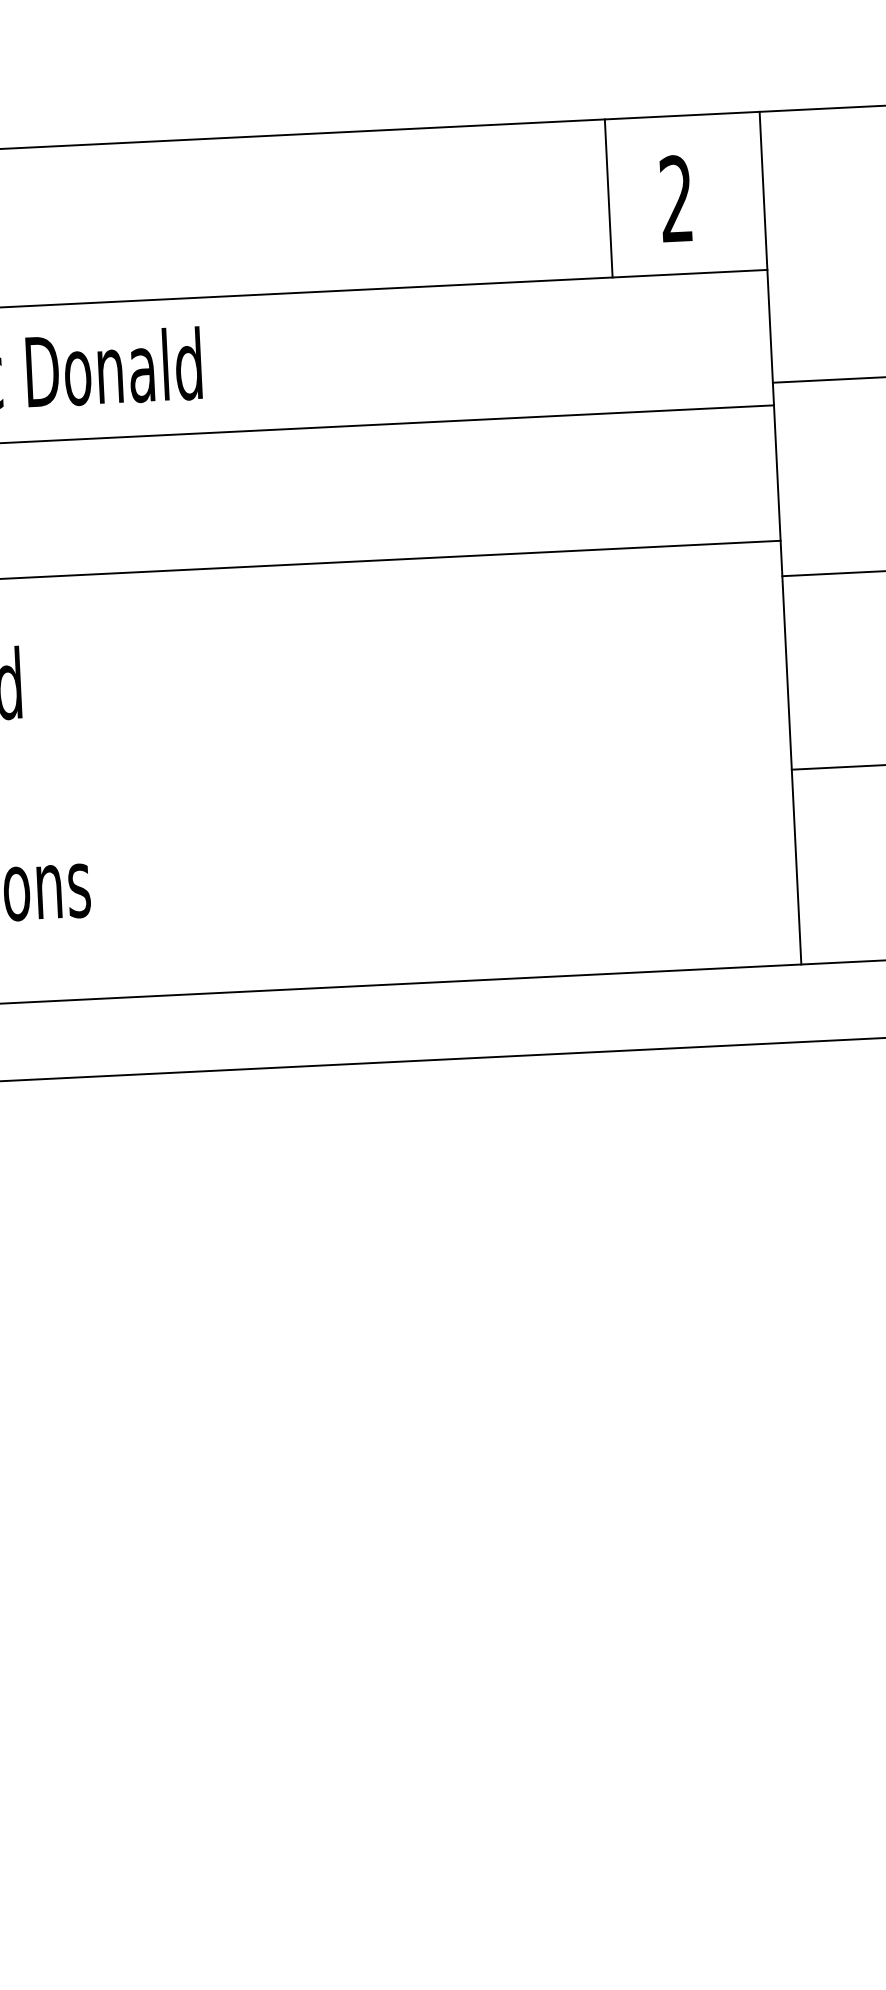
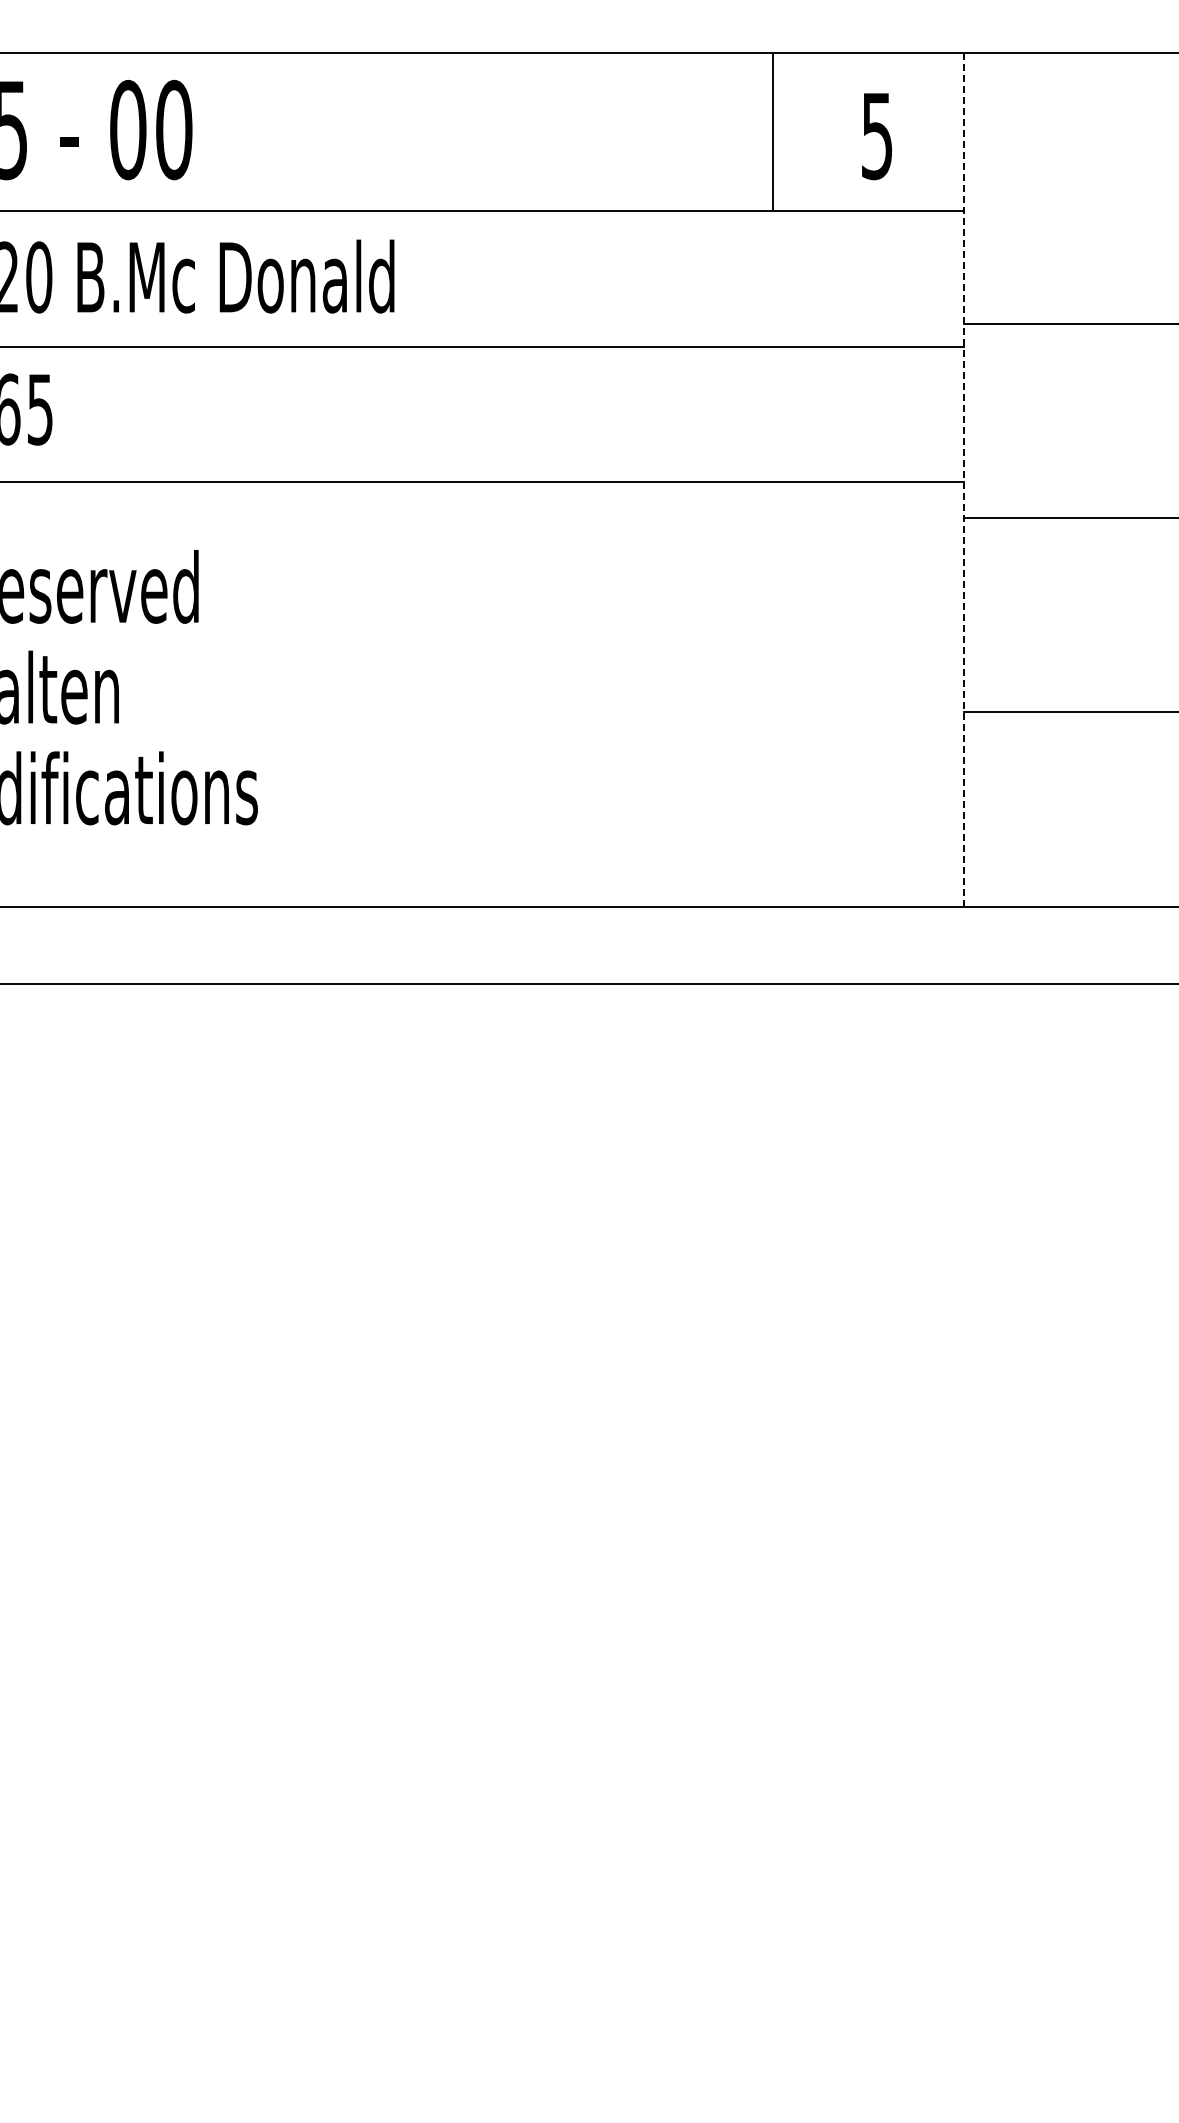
line: (608, 197) -> (772, 131), moved
text: (675, 198) -> (876, 135), 2 -> 5
line: (780, 537) -> (964, 479), solid -> dashed

